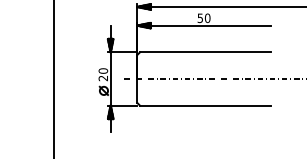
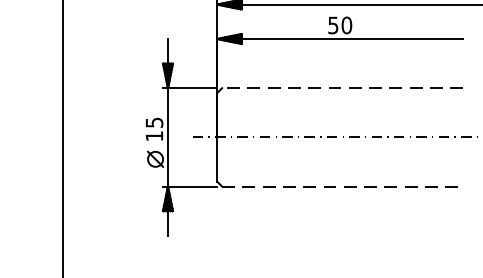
line: (204, 52) -> (340, 88), solid -> dashed
text: (103, 74) -> (154, 129), 20 -> 15
line: (205, 105) -> (342, 186), solid -> dashed

